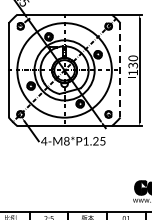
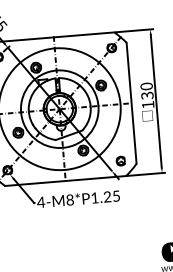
line: (120, 70) -> (131, 103), dashed -> solid

